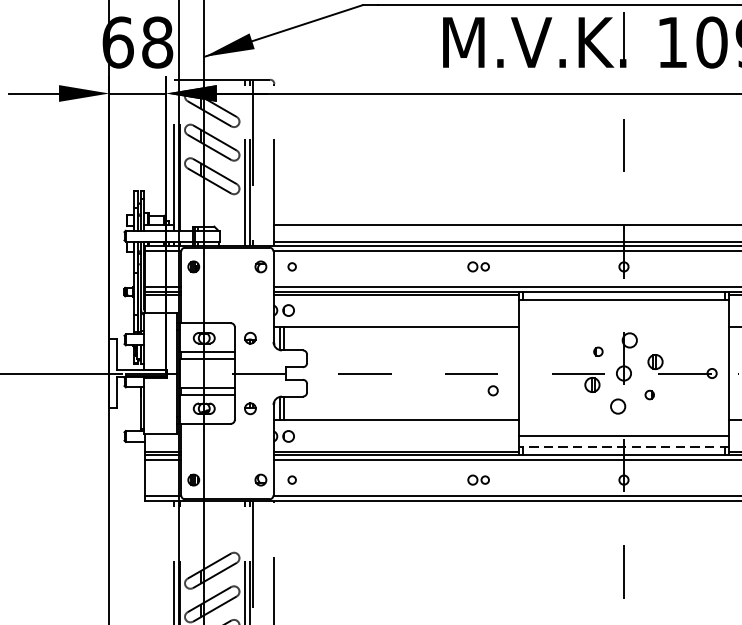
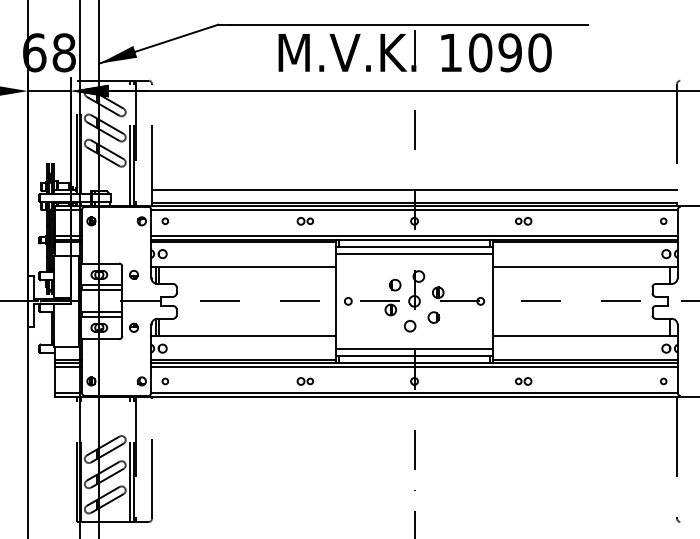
line: (623, 311) -> (414, 254), added
part: (598, 351) -> (395, 284), size x1.67
circle: (493, 390) -> (348, 301), moved
part: (649, 394) -> (433, 317), size x1.67
line: (623, 446) -> (414, 356), dashed -> solid

